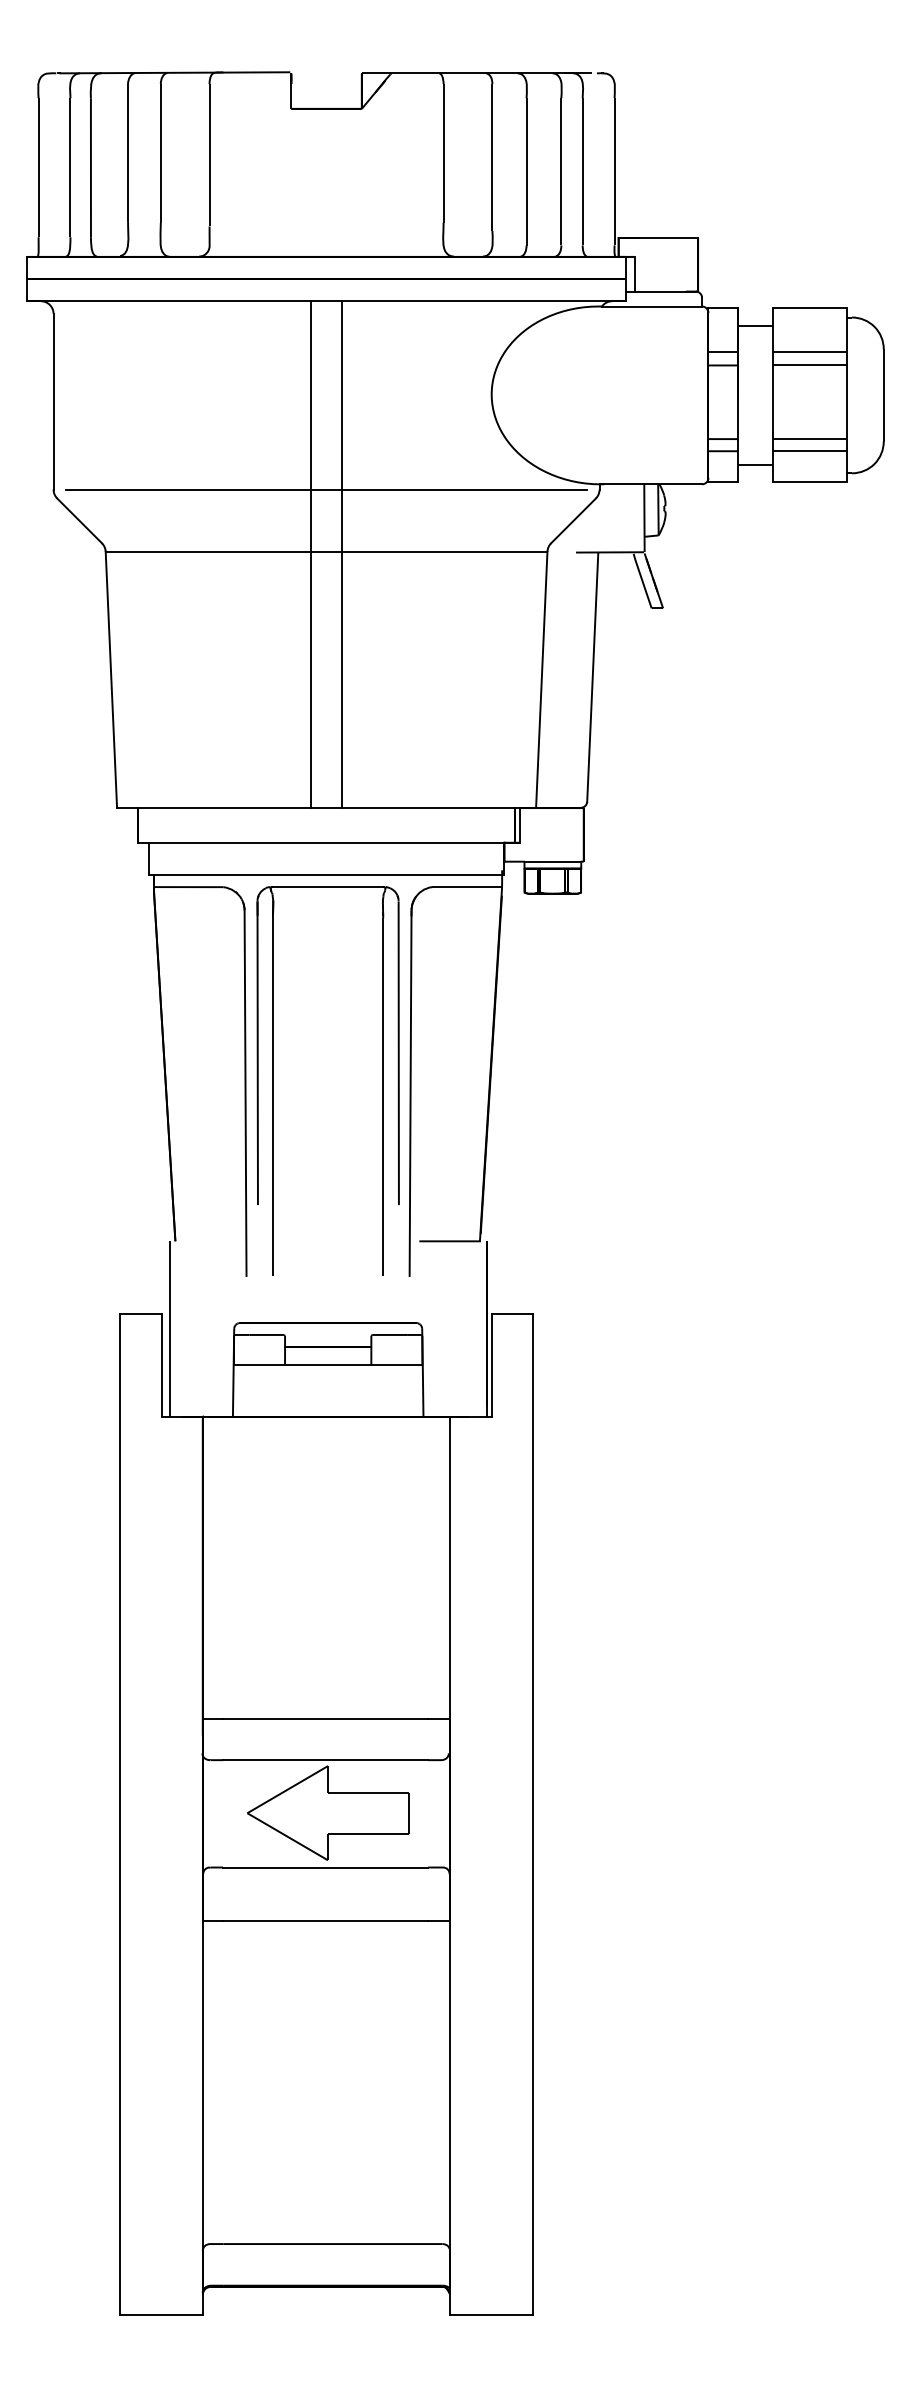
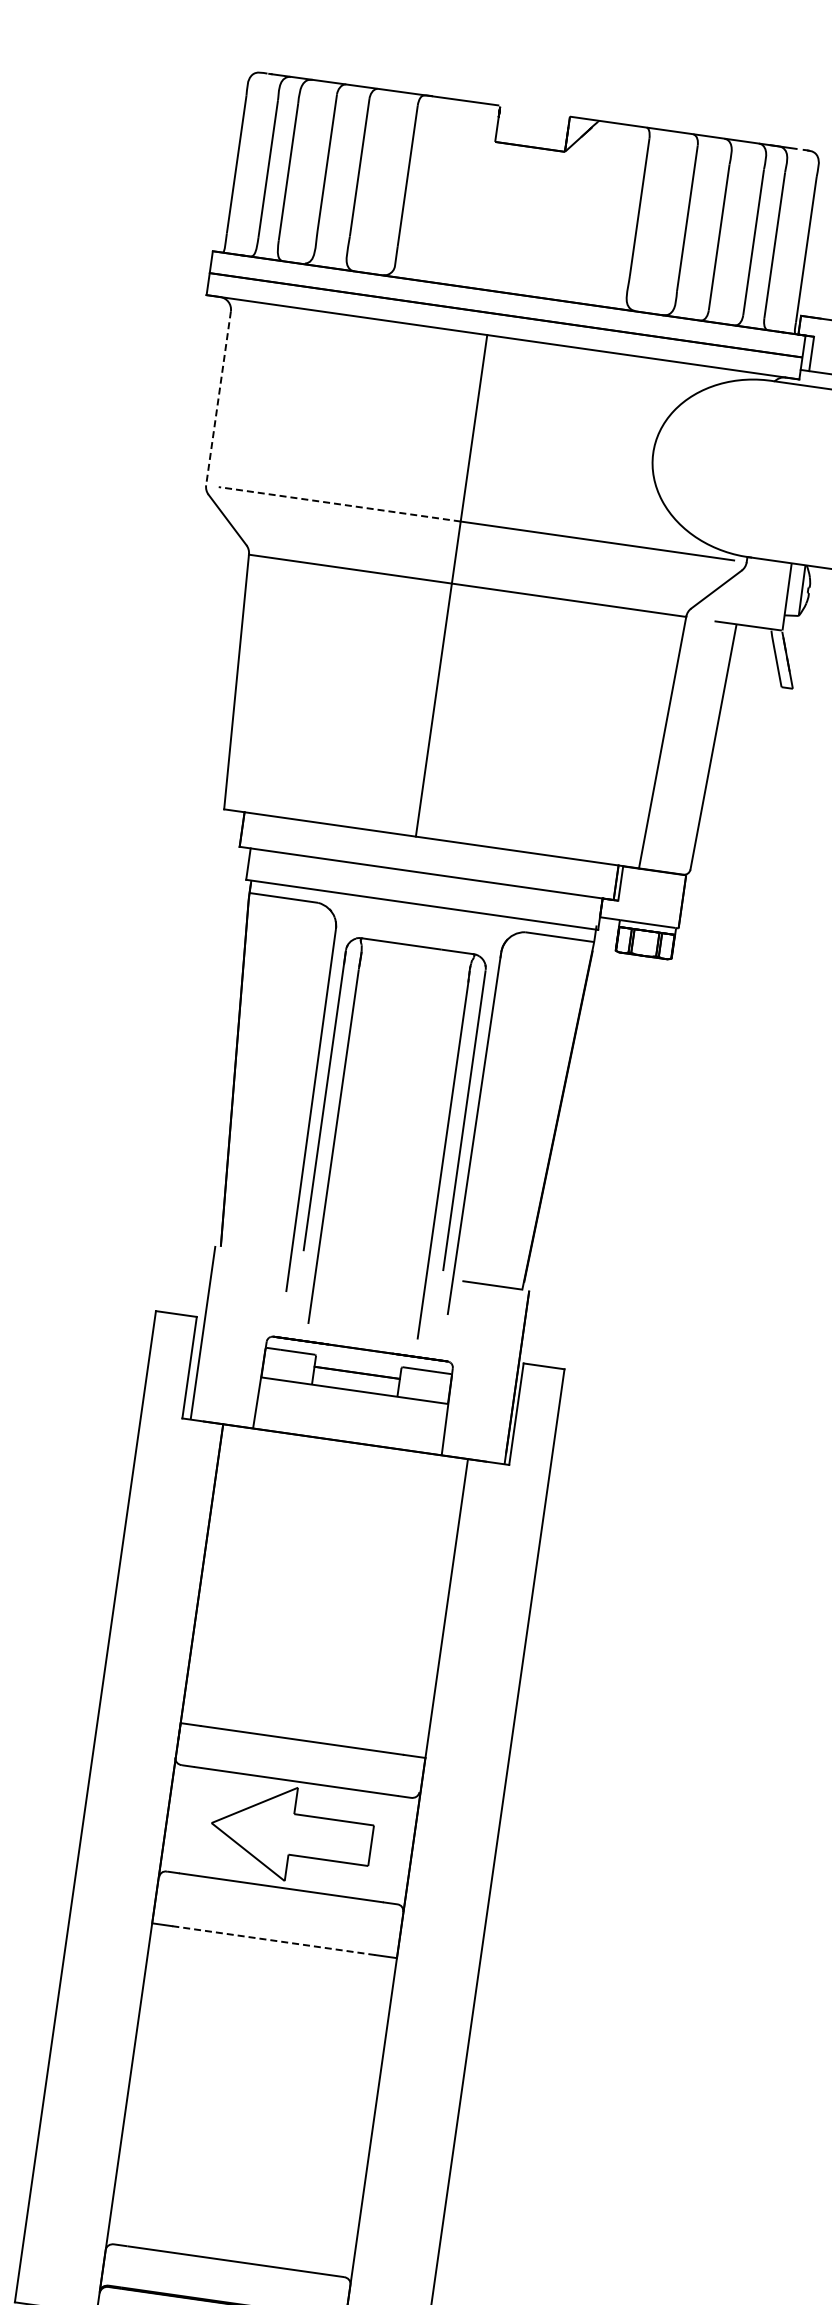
line: (53, 401) -> (218, 398), solid -> dashed
line: (188, 489) -> (339, 504), solid -> dashed
line: (342, 554) -> (483, 590), removed
part: (273, 1080) -> (336, 1130), moved
line: (325, 1920) -> (273, 1940), solid -> dashed

